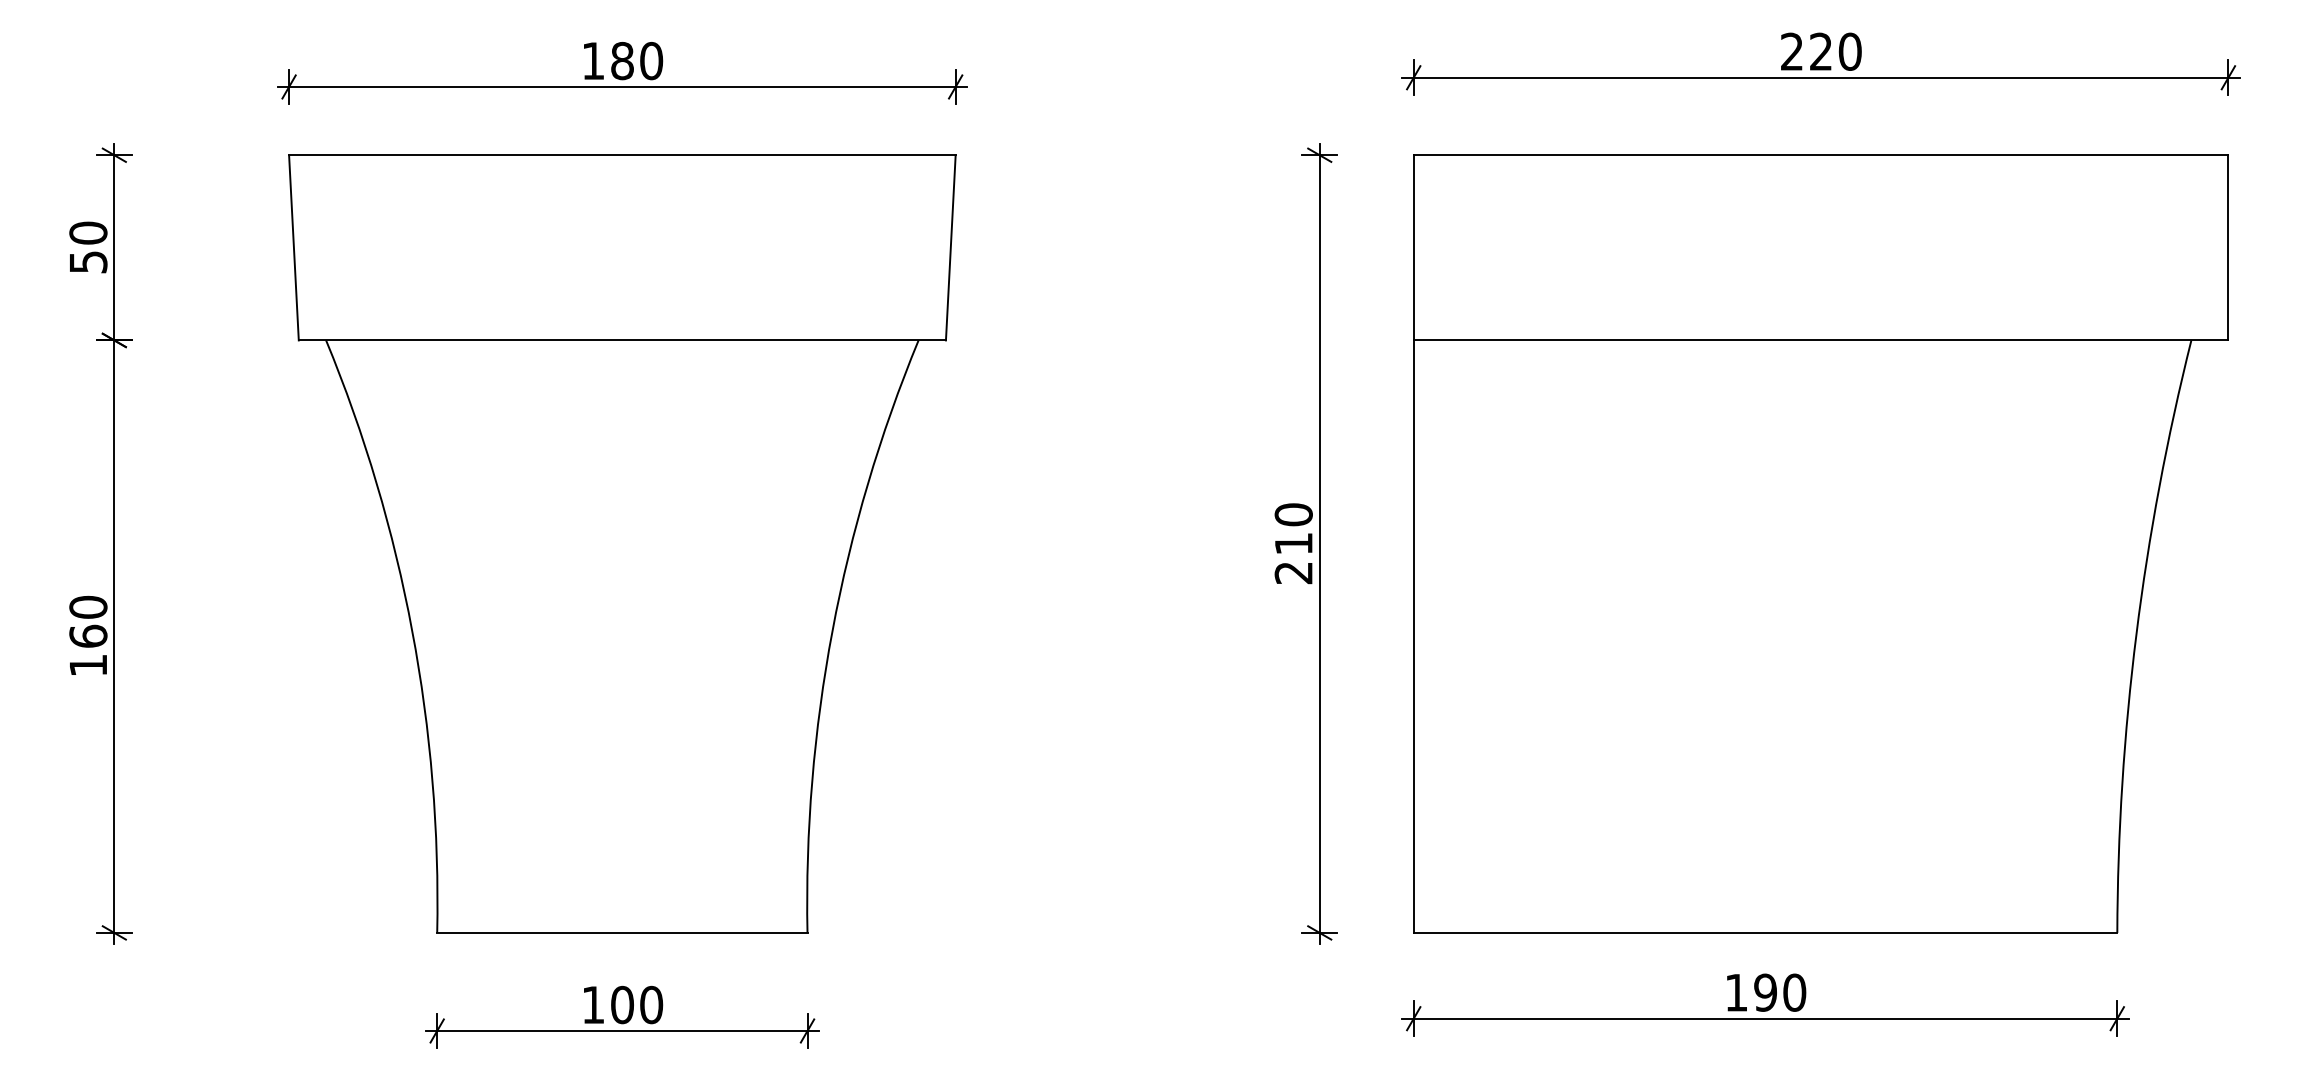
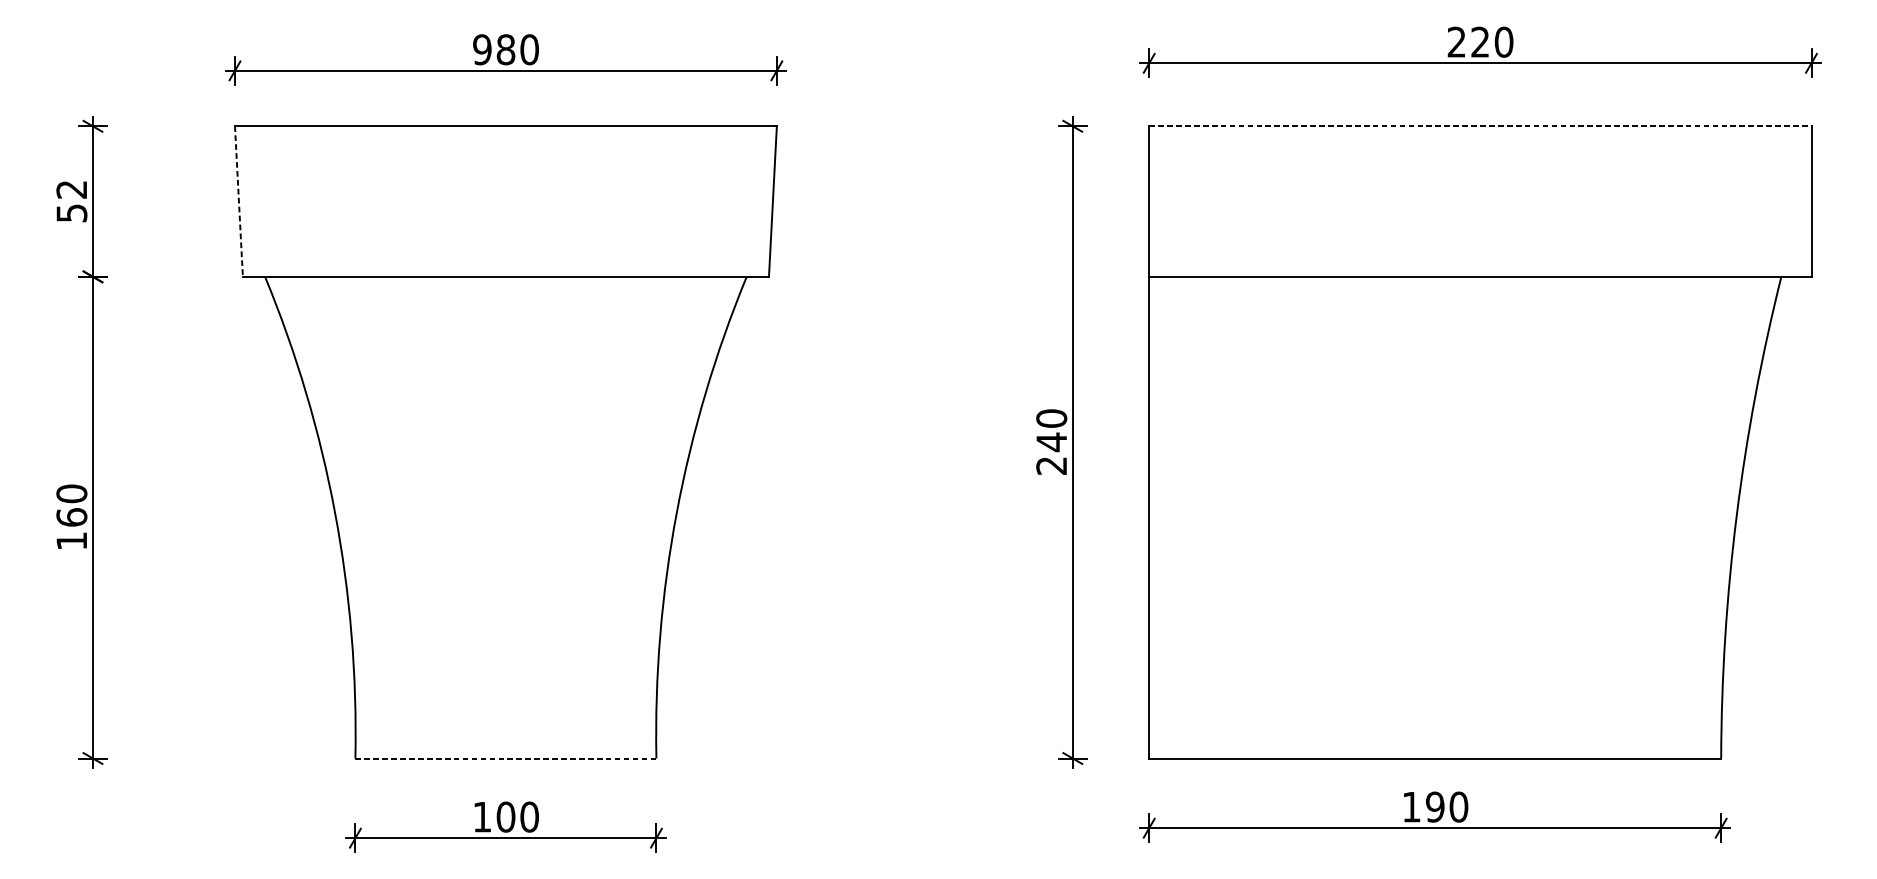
text: (592, 61) -> (481, 50), 180 -> 980
line: (1821, 155) -> (1480, 126), solid -> dashed
text: (88, 232) -> (71, 189), 50 -> 52
line: (293, 247) -> (238, 201), solid -> dashed
text: (1293, 543) -> (1051, 441), 210 -> 240
line: (622, 932) -> (506, 758), solid -> dashed

